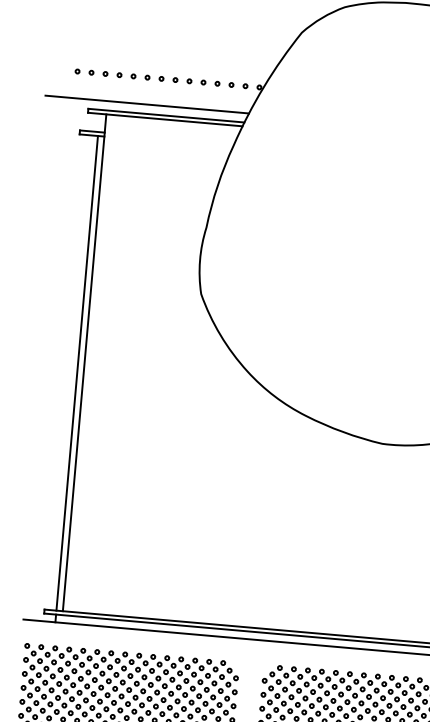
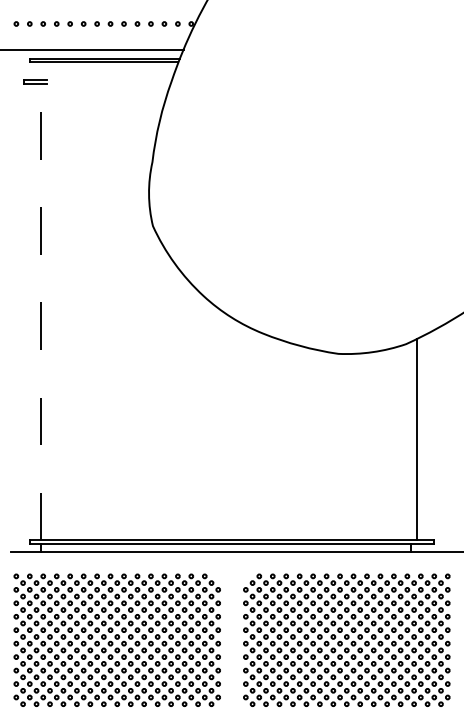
line: (84, 362) -> (47, 301), removed
line: (77, 372) -> (41, 311), solid -> dashed

